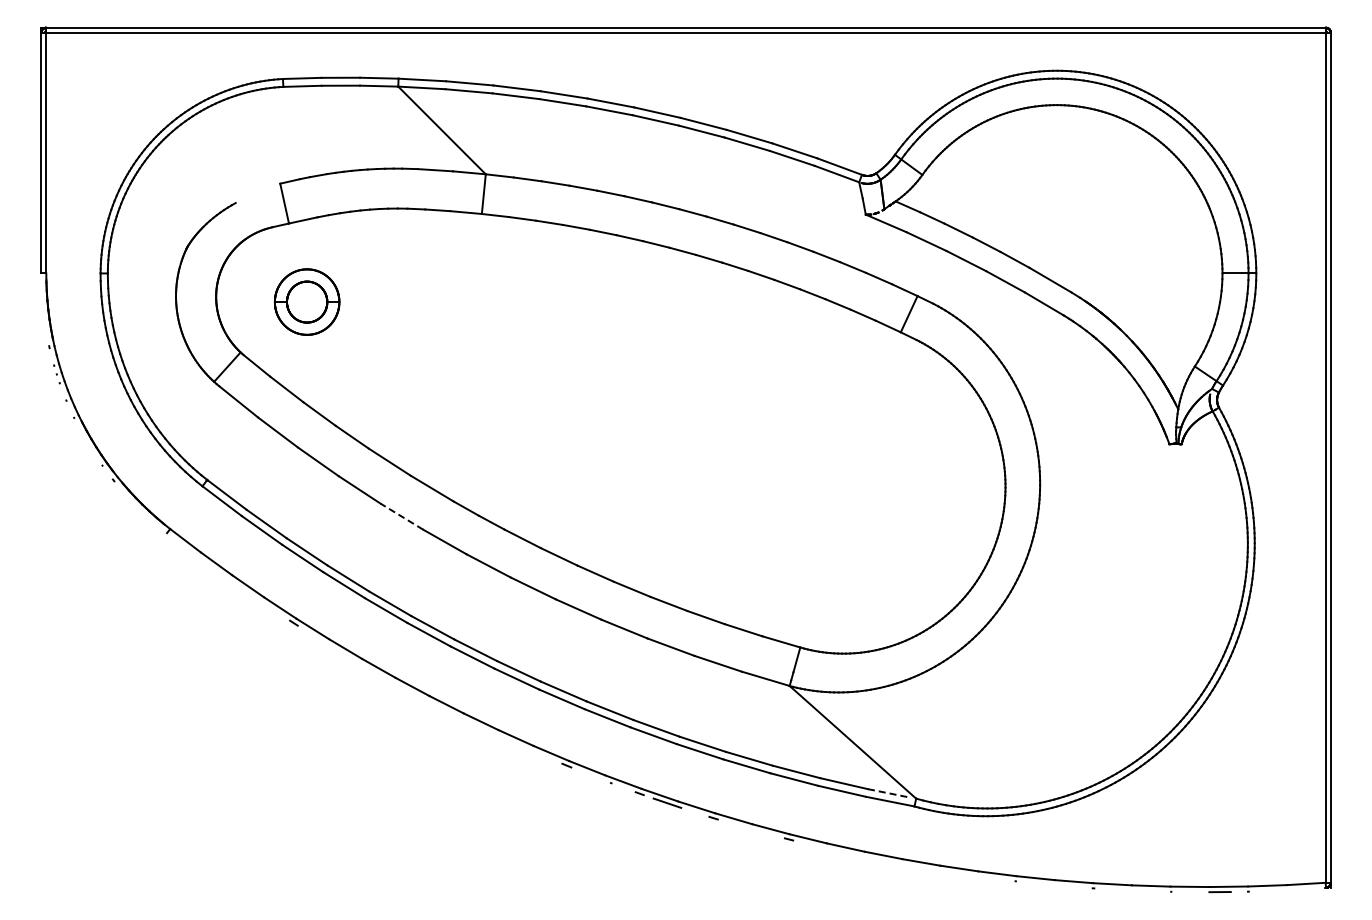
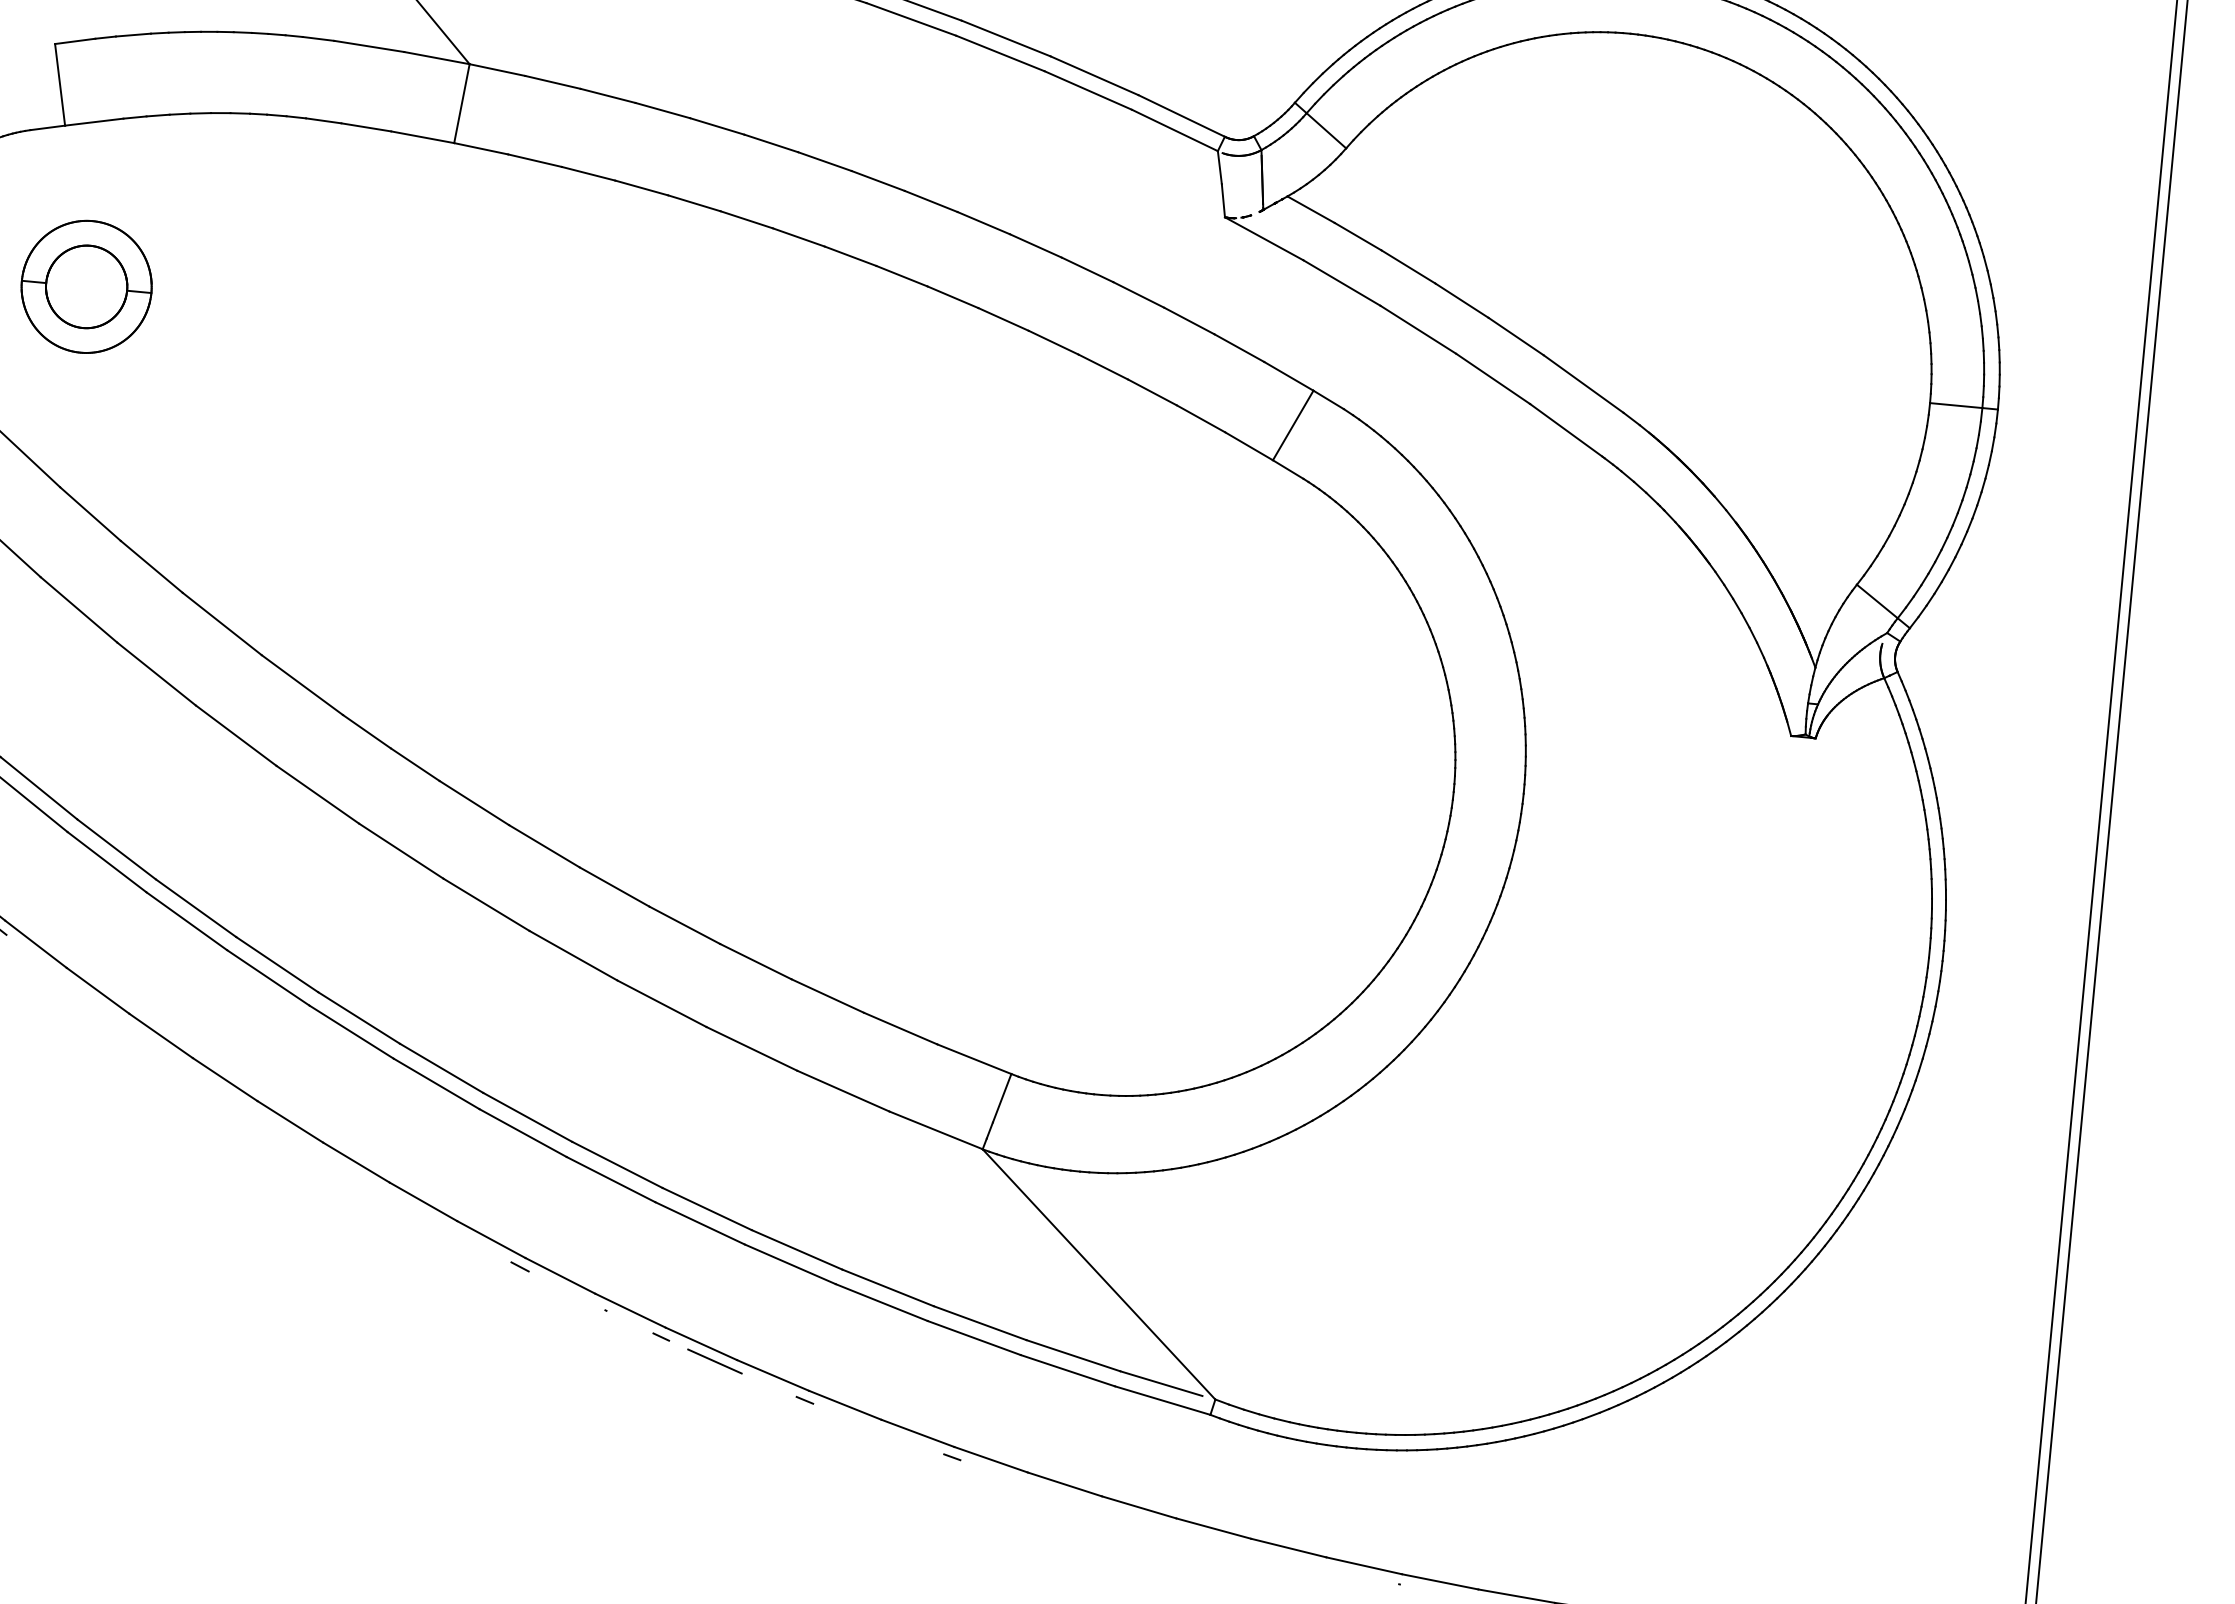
line: (401, 516) -> (235, 735), dashed -> solid
line: (889, 793) -> (1162, 1384), dashed -> solid

